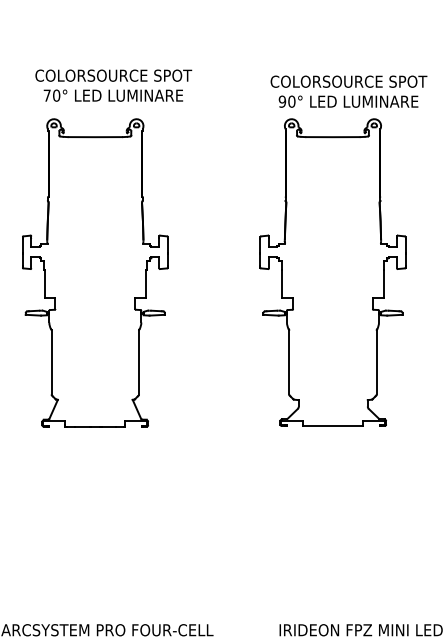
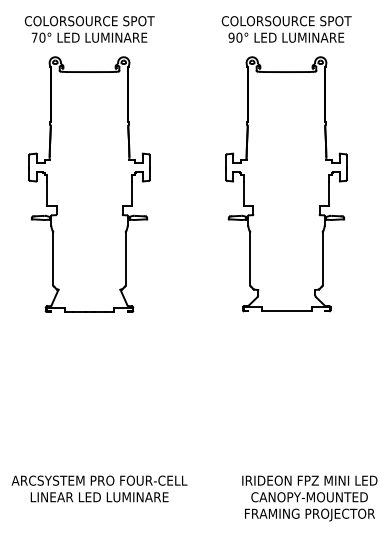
text: (113, 85) -> (89, 29), moved
text: (348, 91) -> (286, 29), moved

